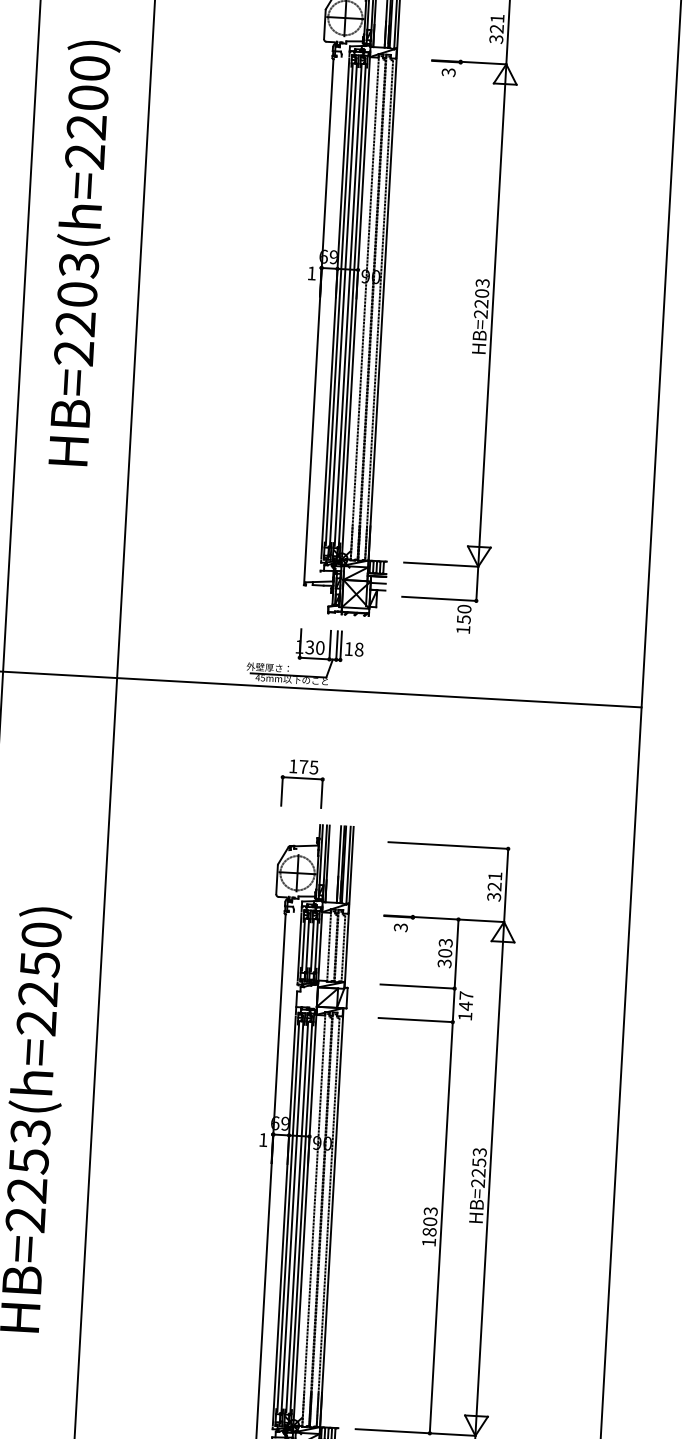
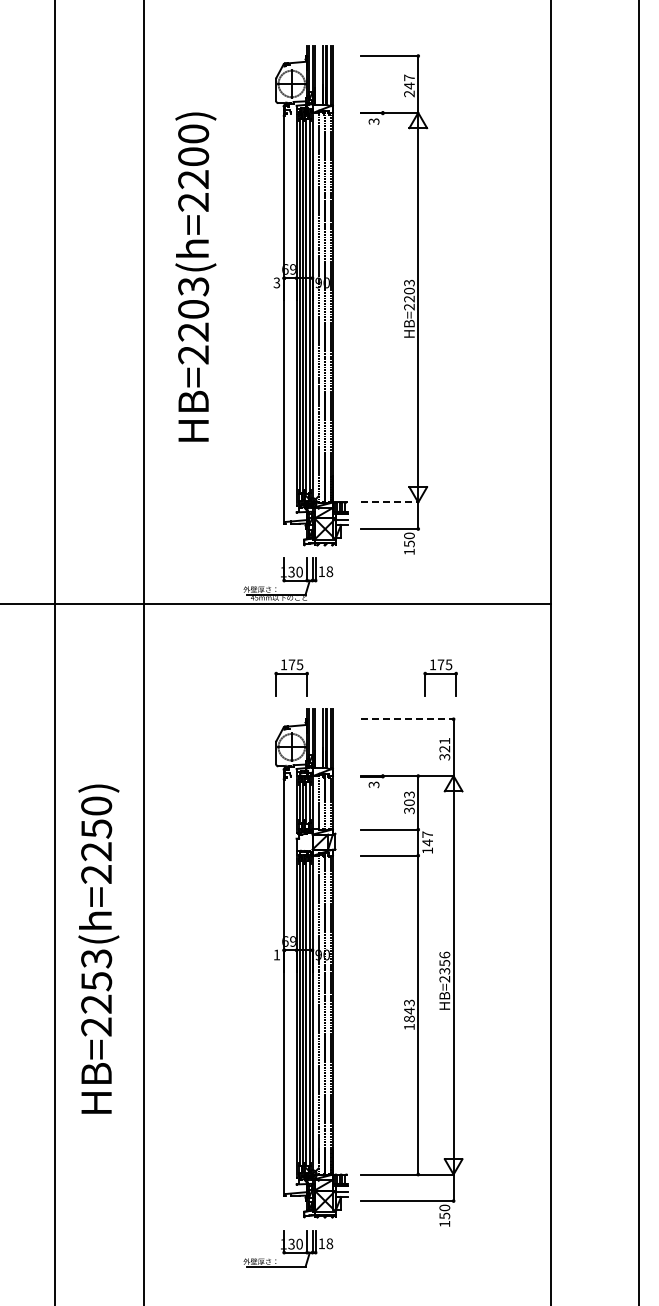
text: (497, 28) -> (409, 85), 321 -> 247
text: (82, 252) -> (195, 276), moved
text: (311, 272) -> (276, 282), 1 -> 3
line: (441, 564) -> (389, 502), solid -> dashed
part: (494, 794) -> (440, 677), added
line: (448, 845) -> (407, 719), solid -> dashed
text: (478, 1161) -> (444, 962), HB=2253 -> HB=2356
text: (430, 1221) -> (409, 1010), 1803 -> 1843

